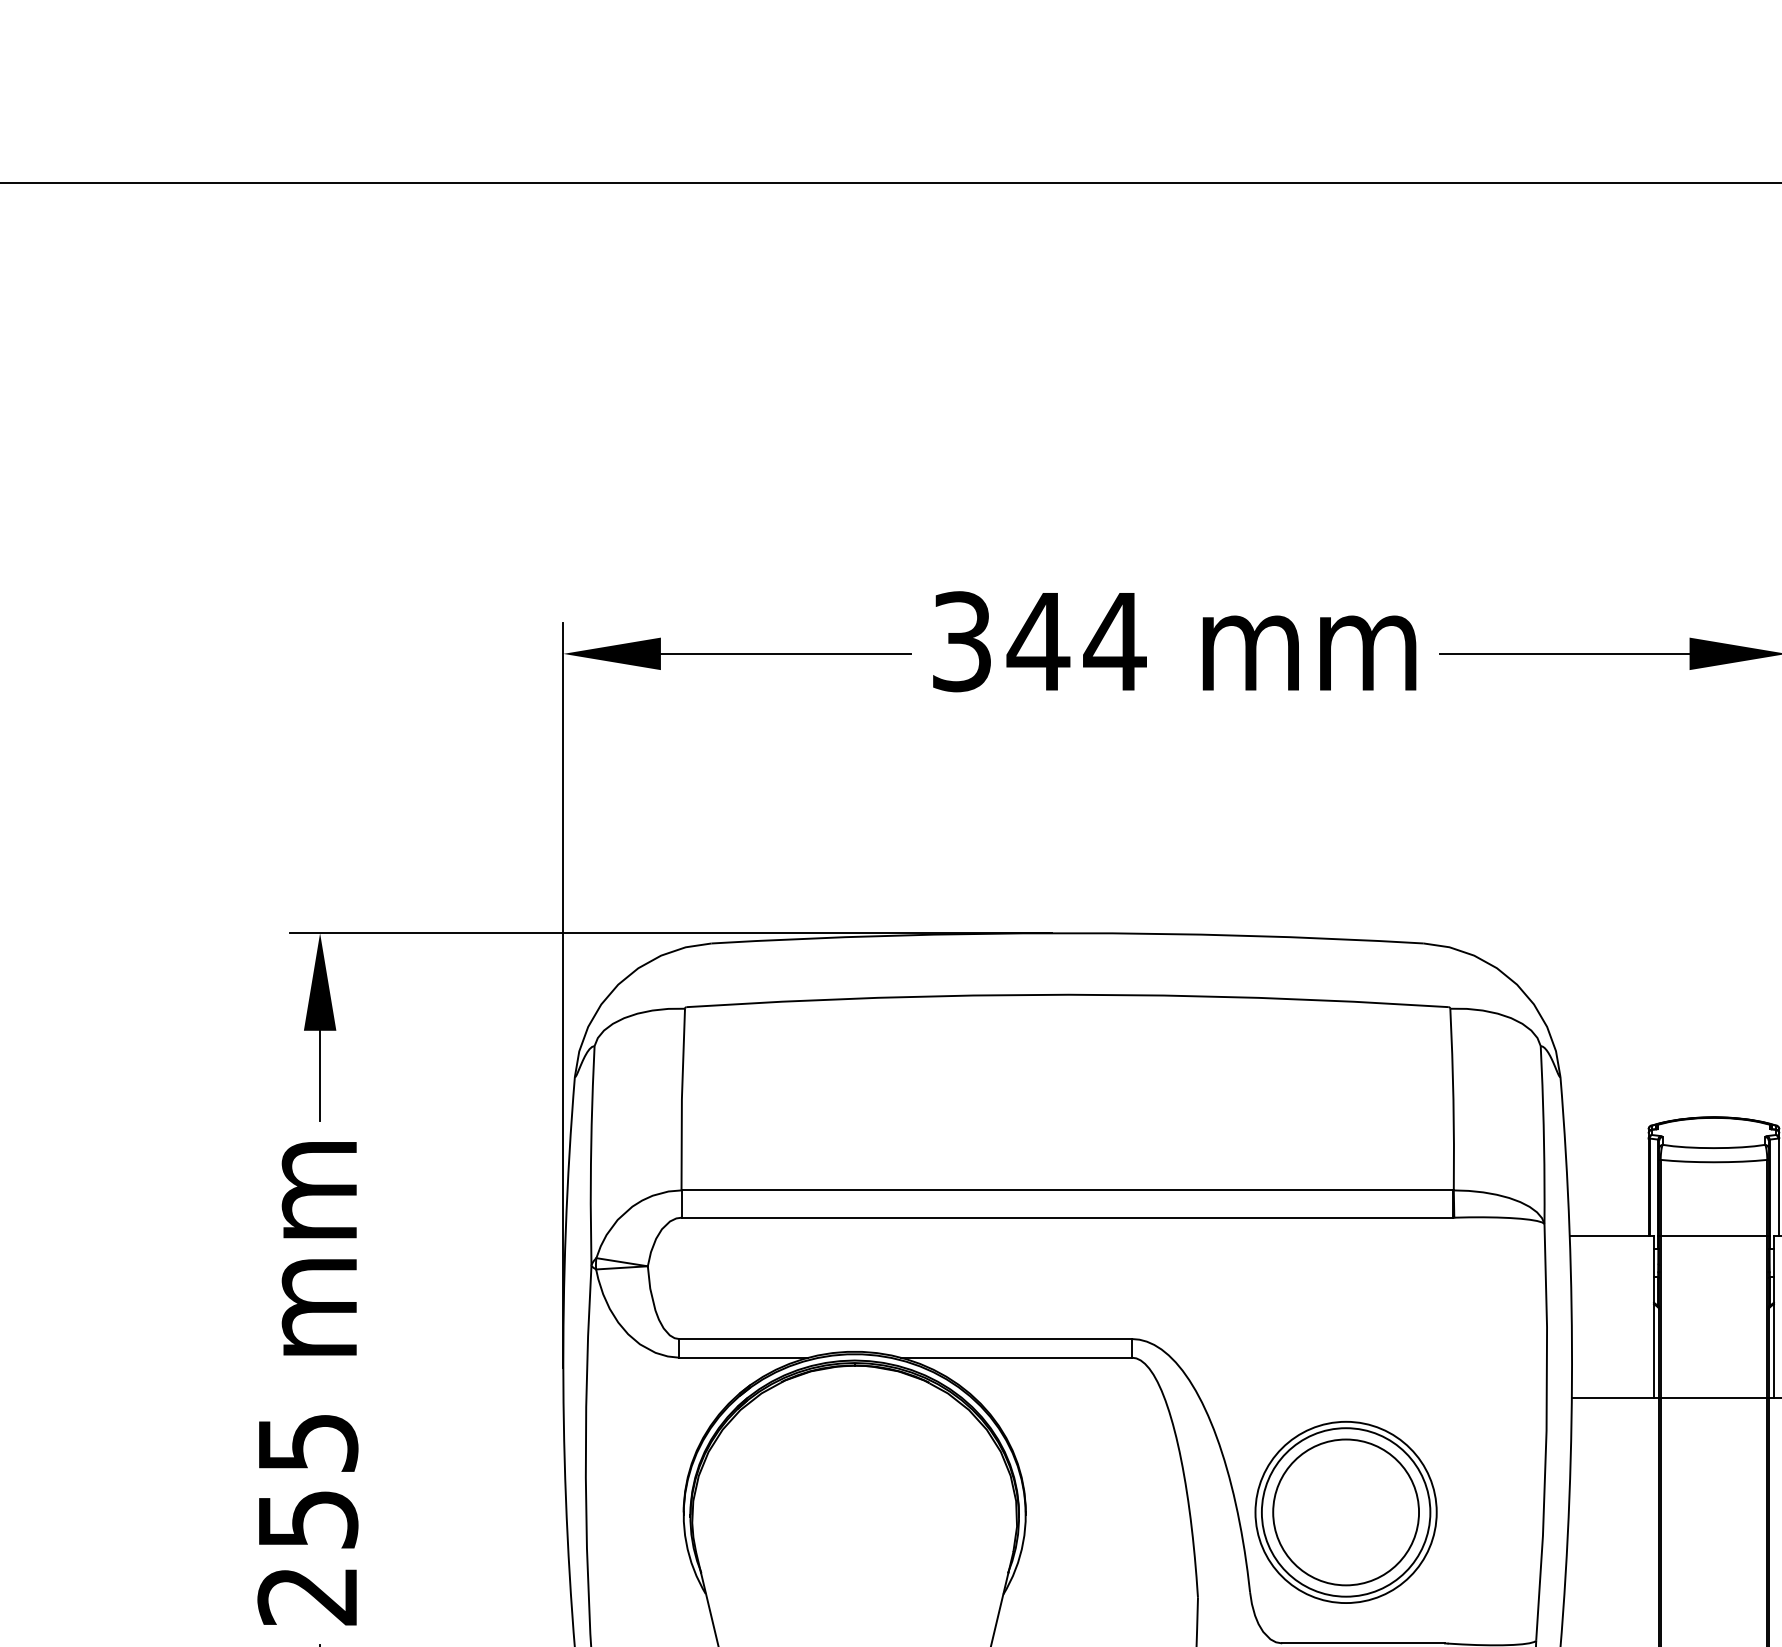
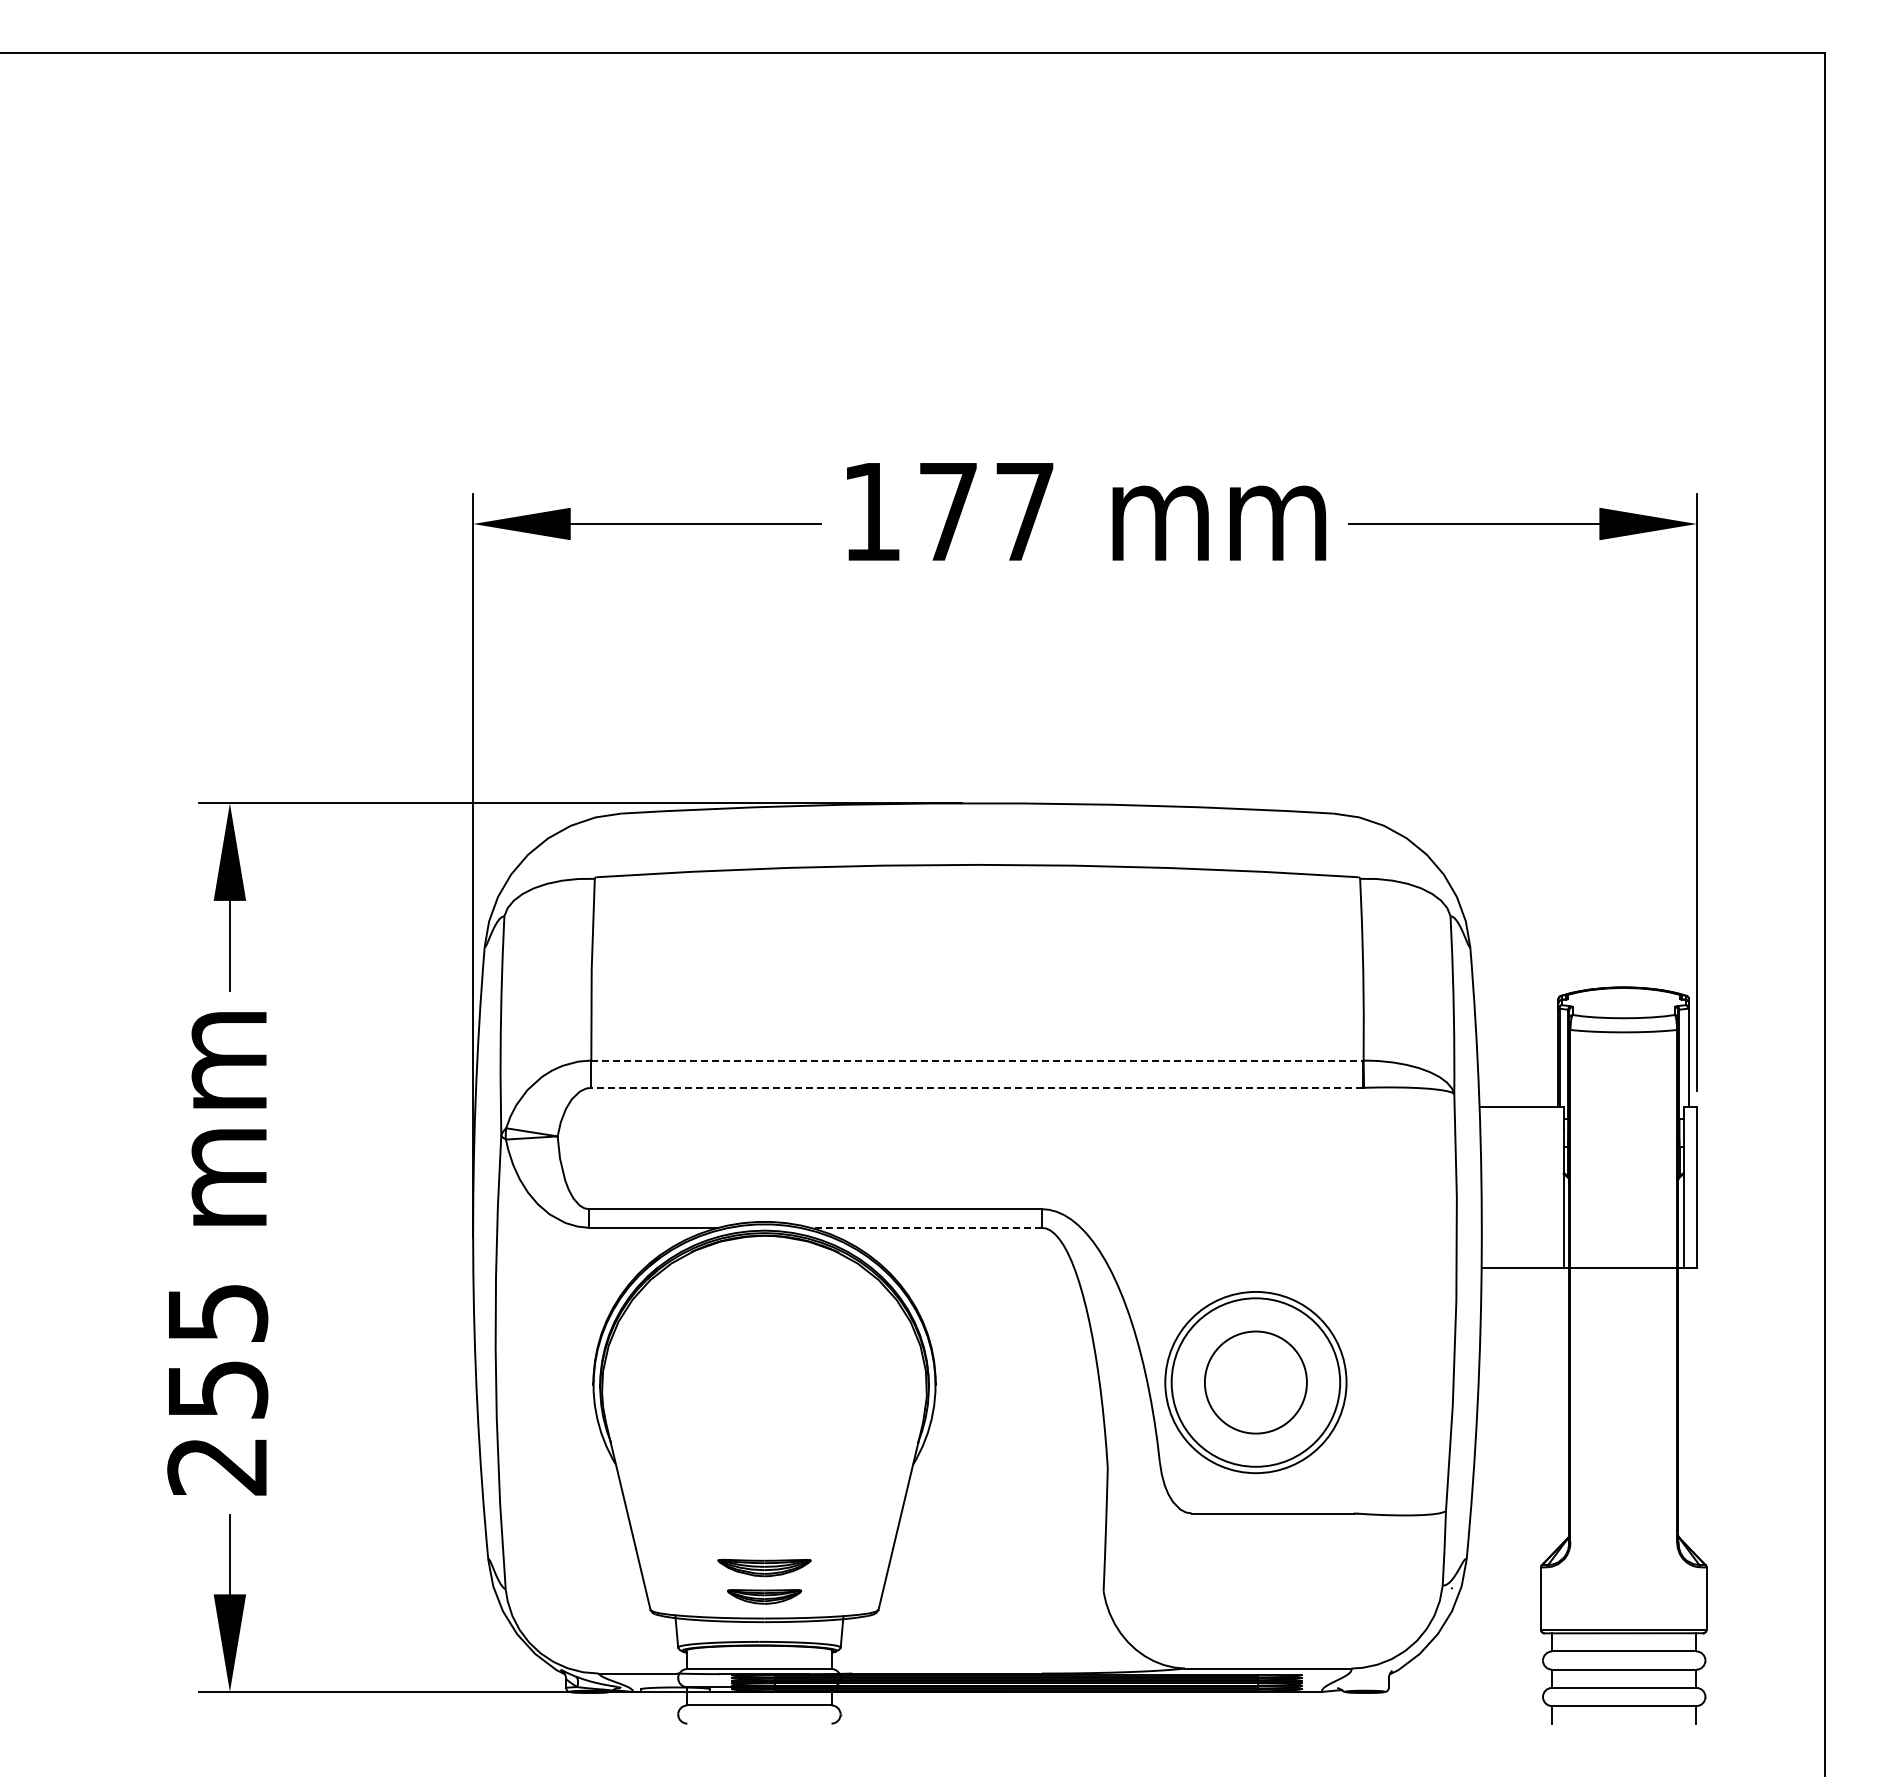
text: (1039, 641) -> (949, 511), 344 -> 177
line: (1067, 1190) -> (977, 1060), solid -> dashed
line: (1067, 1217) -> (977, 1087), solid -> dashed
line: (1713, 1236) -> (1623, 1106), removed
line: (1015, 1357) -> (925, 1227), solid -> dashed
circle: (1345, 1512) -> (1255, 1382), size x0.7

